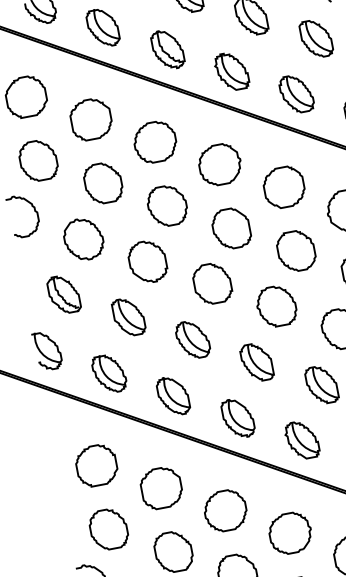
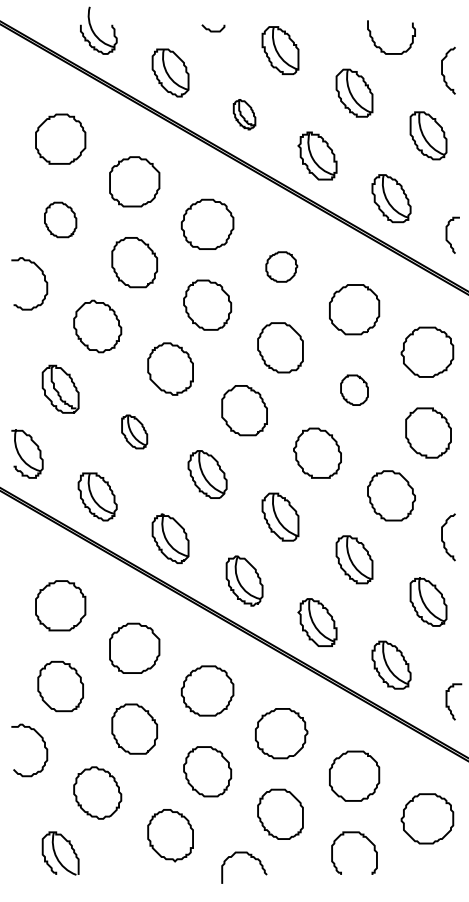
part: (167, 49) -> (244, 114), size x0.6
part: (38, 160) -> (60, 219), size x0.7
part: (219, 164) -> (281, 266), size x0.6
part: (296, 250) -> (354, 389), size x0.6
part: (128, 316) -> (134, 431), size x0.7

